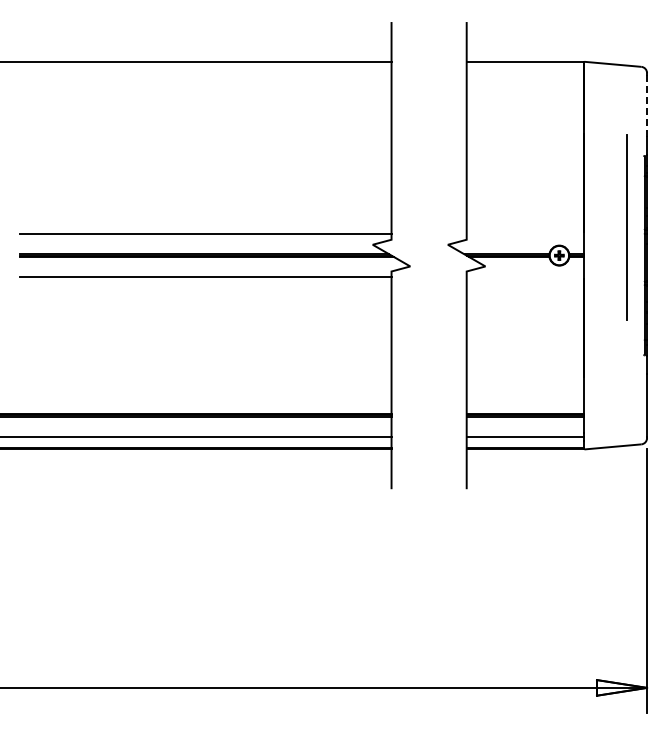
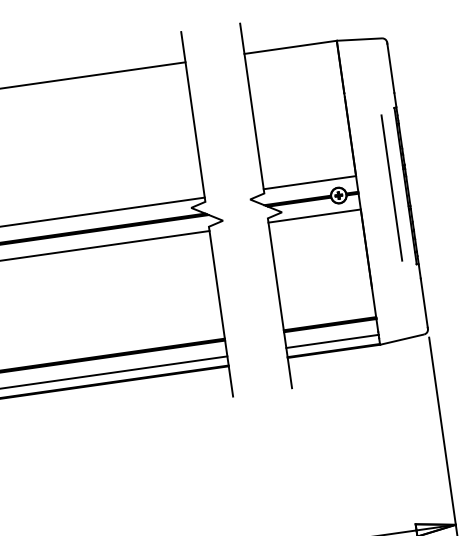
line: (647, 106) -> (391, 68), dashed -> solid
line: (626, 227) -> (391, 187), moved
line: (525, 234) -> (309, 182), added
line: (525, 276) -> (314, 215), added

